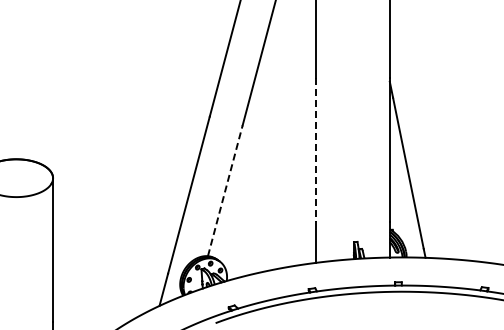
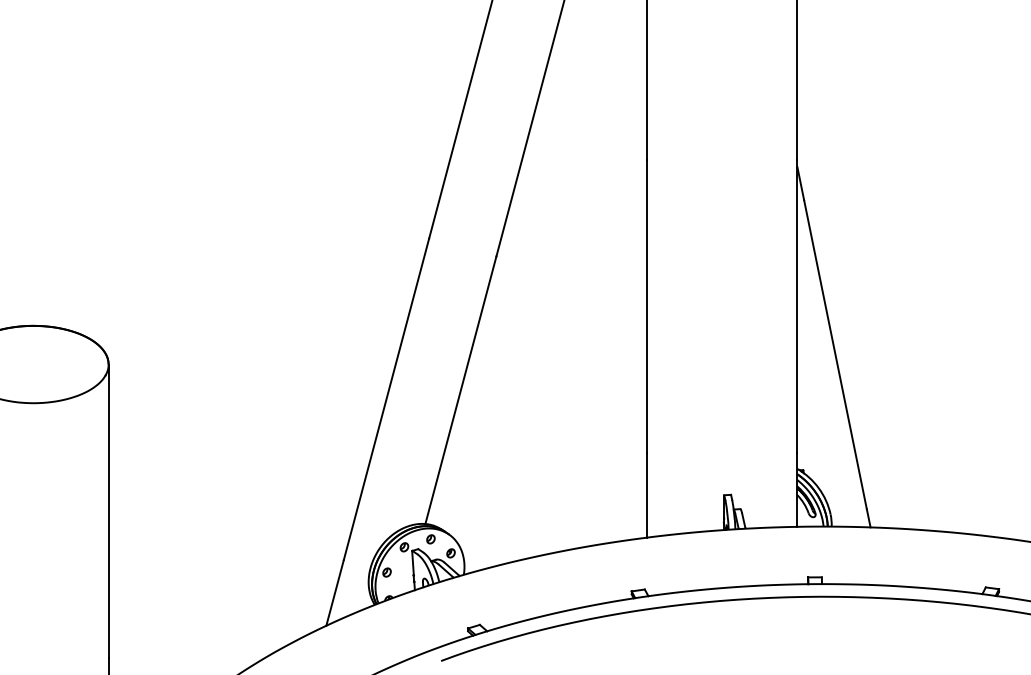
line: (316, 149) -> (647, 305), dashed -> solid
line: (225, 190) -> (461, 389), dashed -> solid

